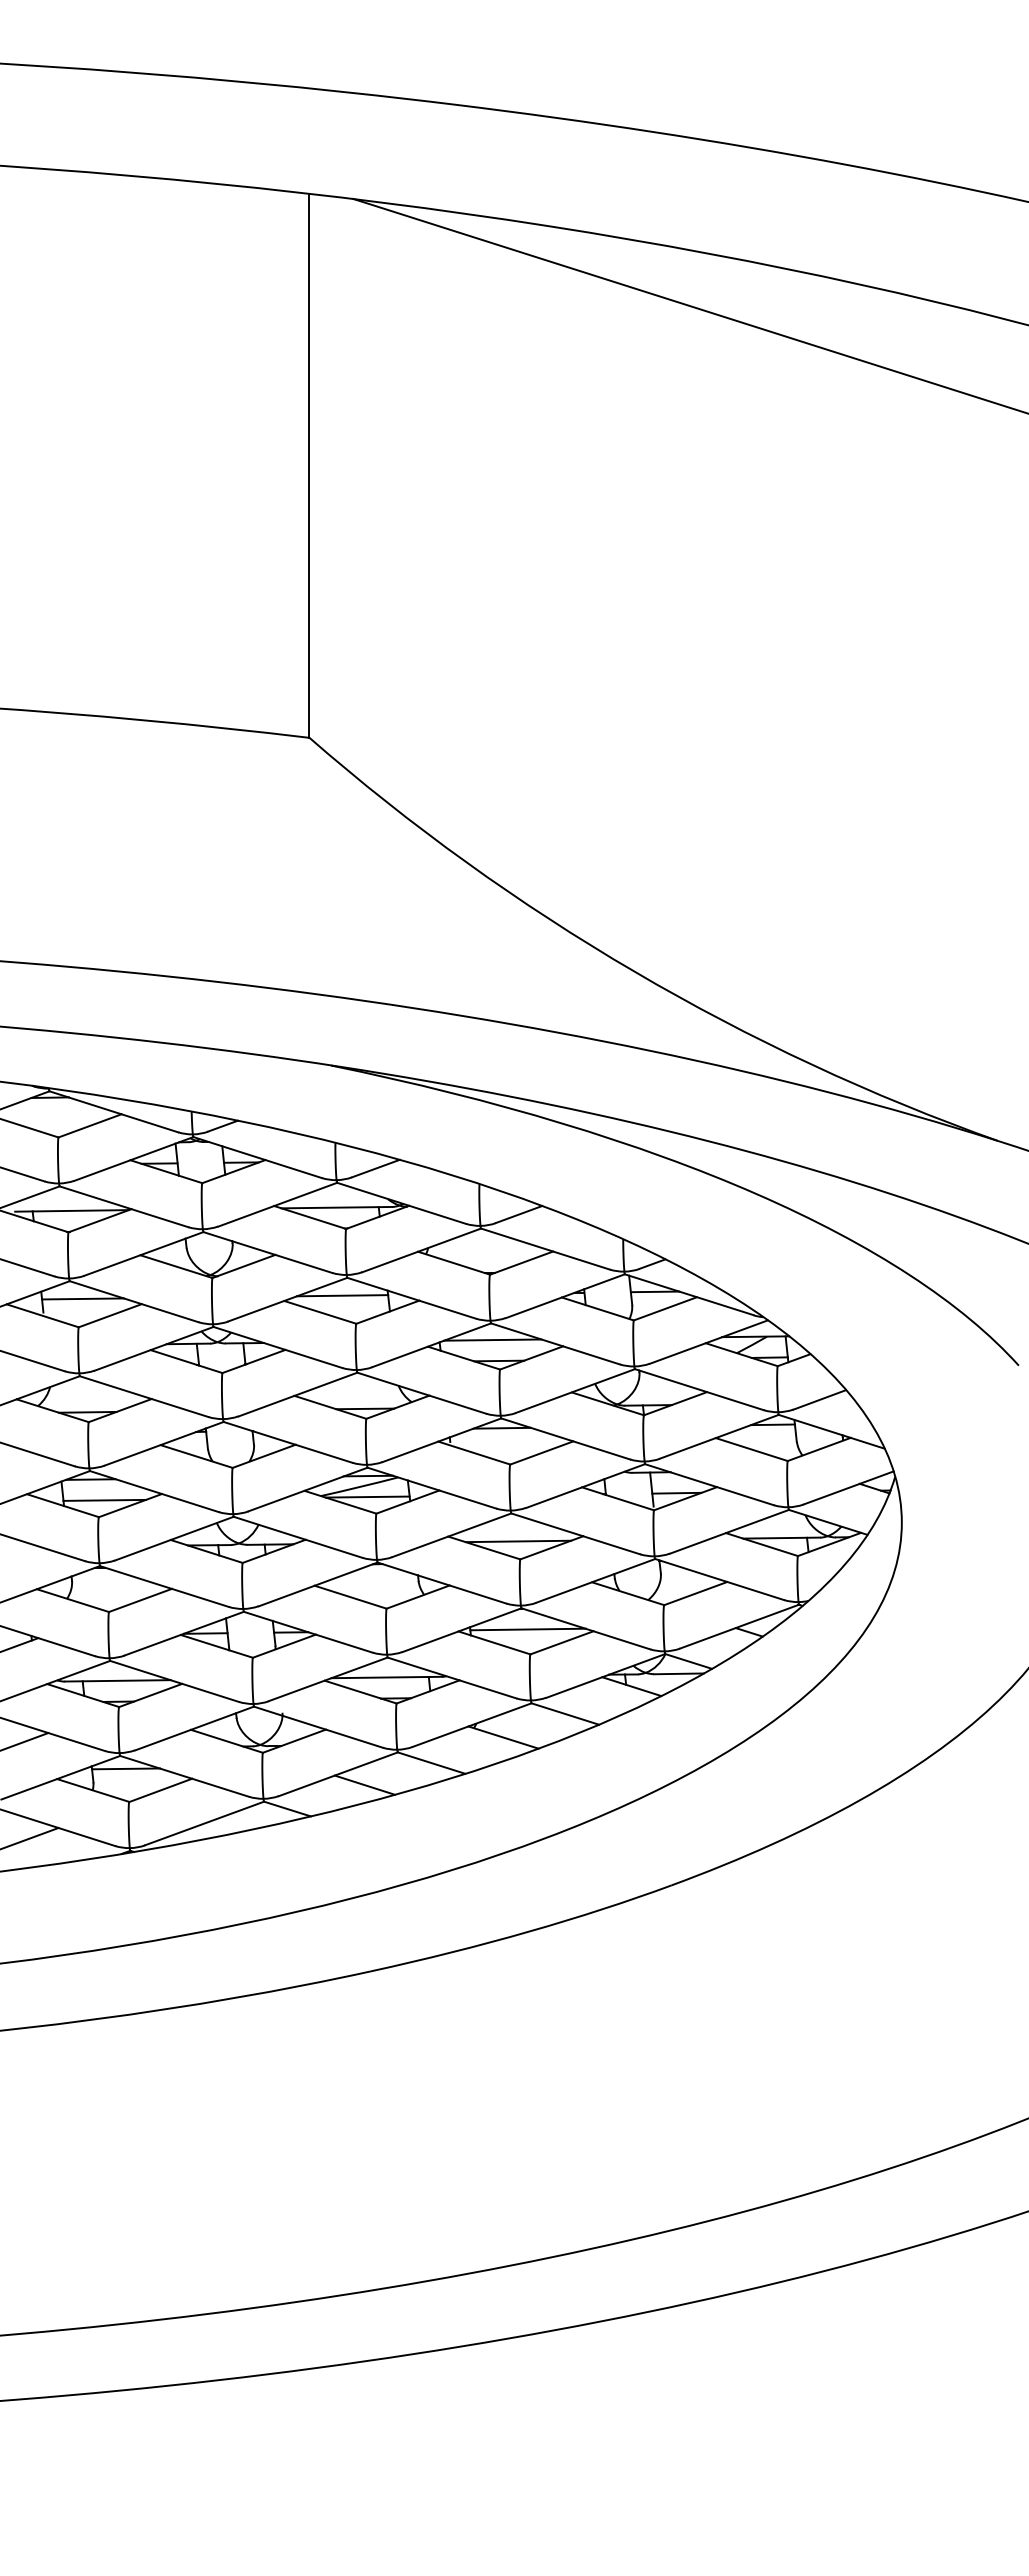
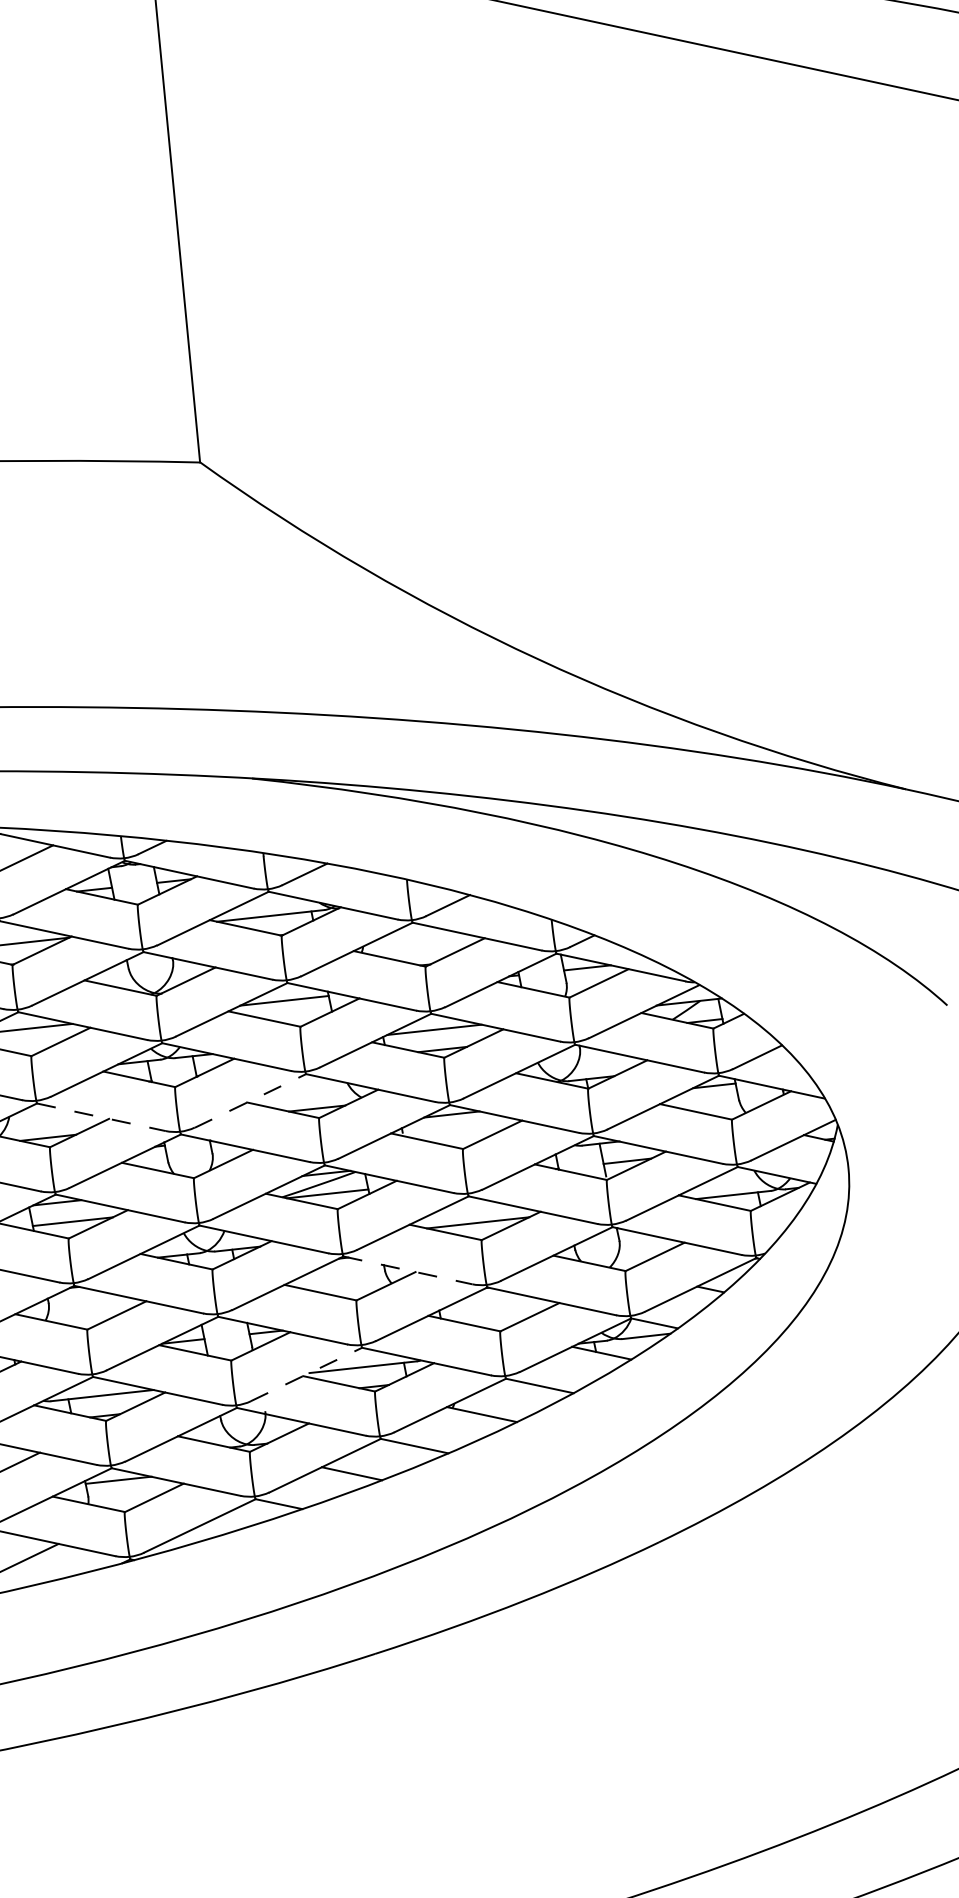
line: (298, 1394) -> (251, 1100), solid -> dashed
line: (144, 1396) -> (101, 1117), solid -> dashed
line: (442, 1583) -> (408, 1270), solid -> dashed
line: (527, 1629) -> (495, 1307), removed
line: (328, 1679) -> (306, 1374), solid -> dashed

